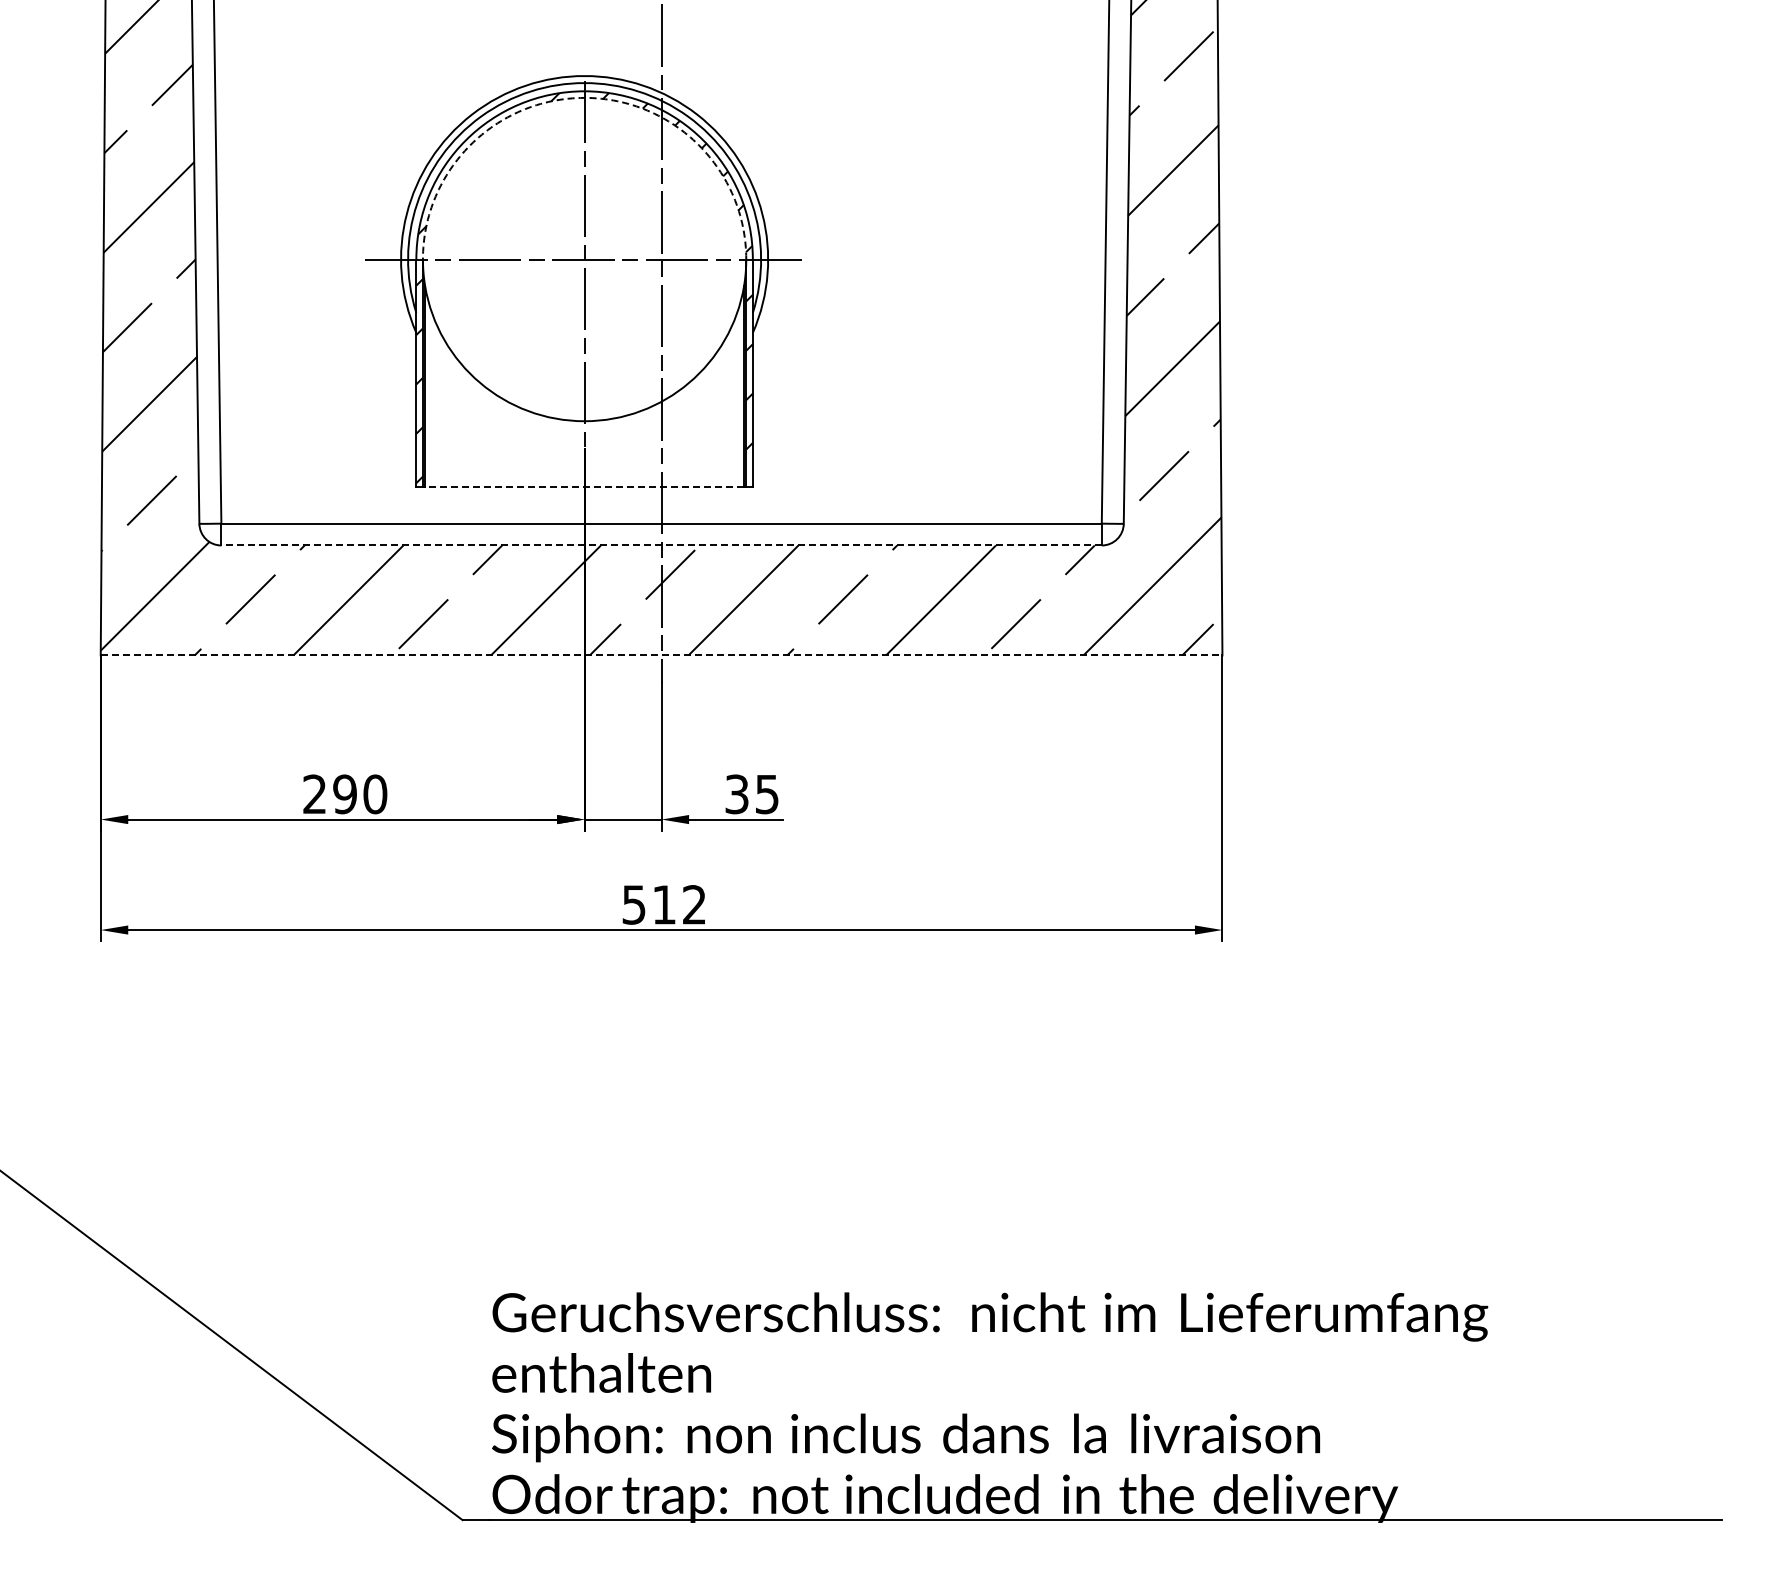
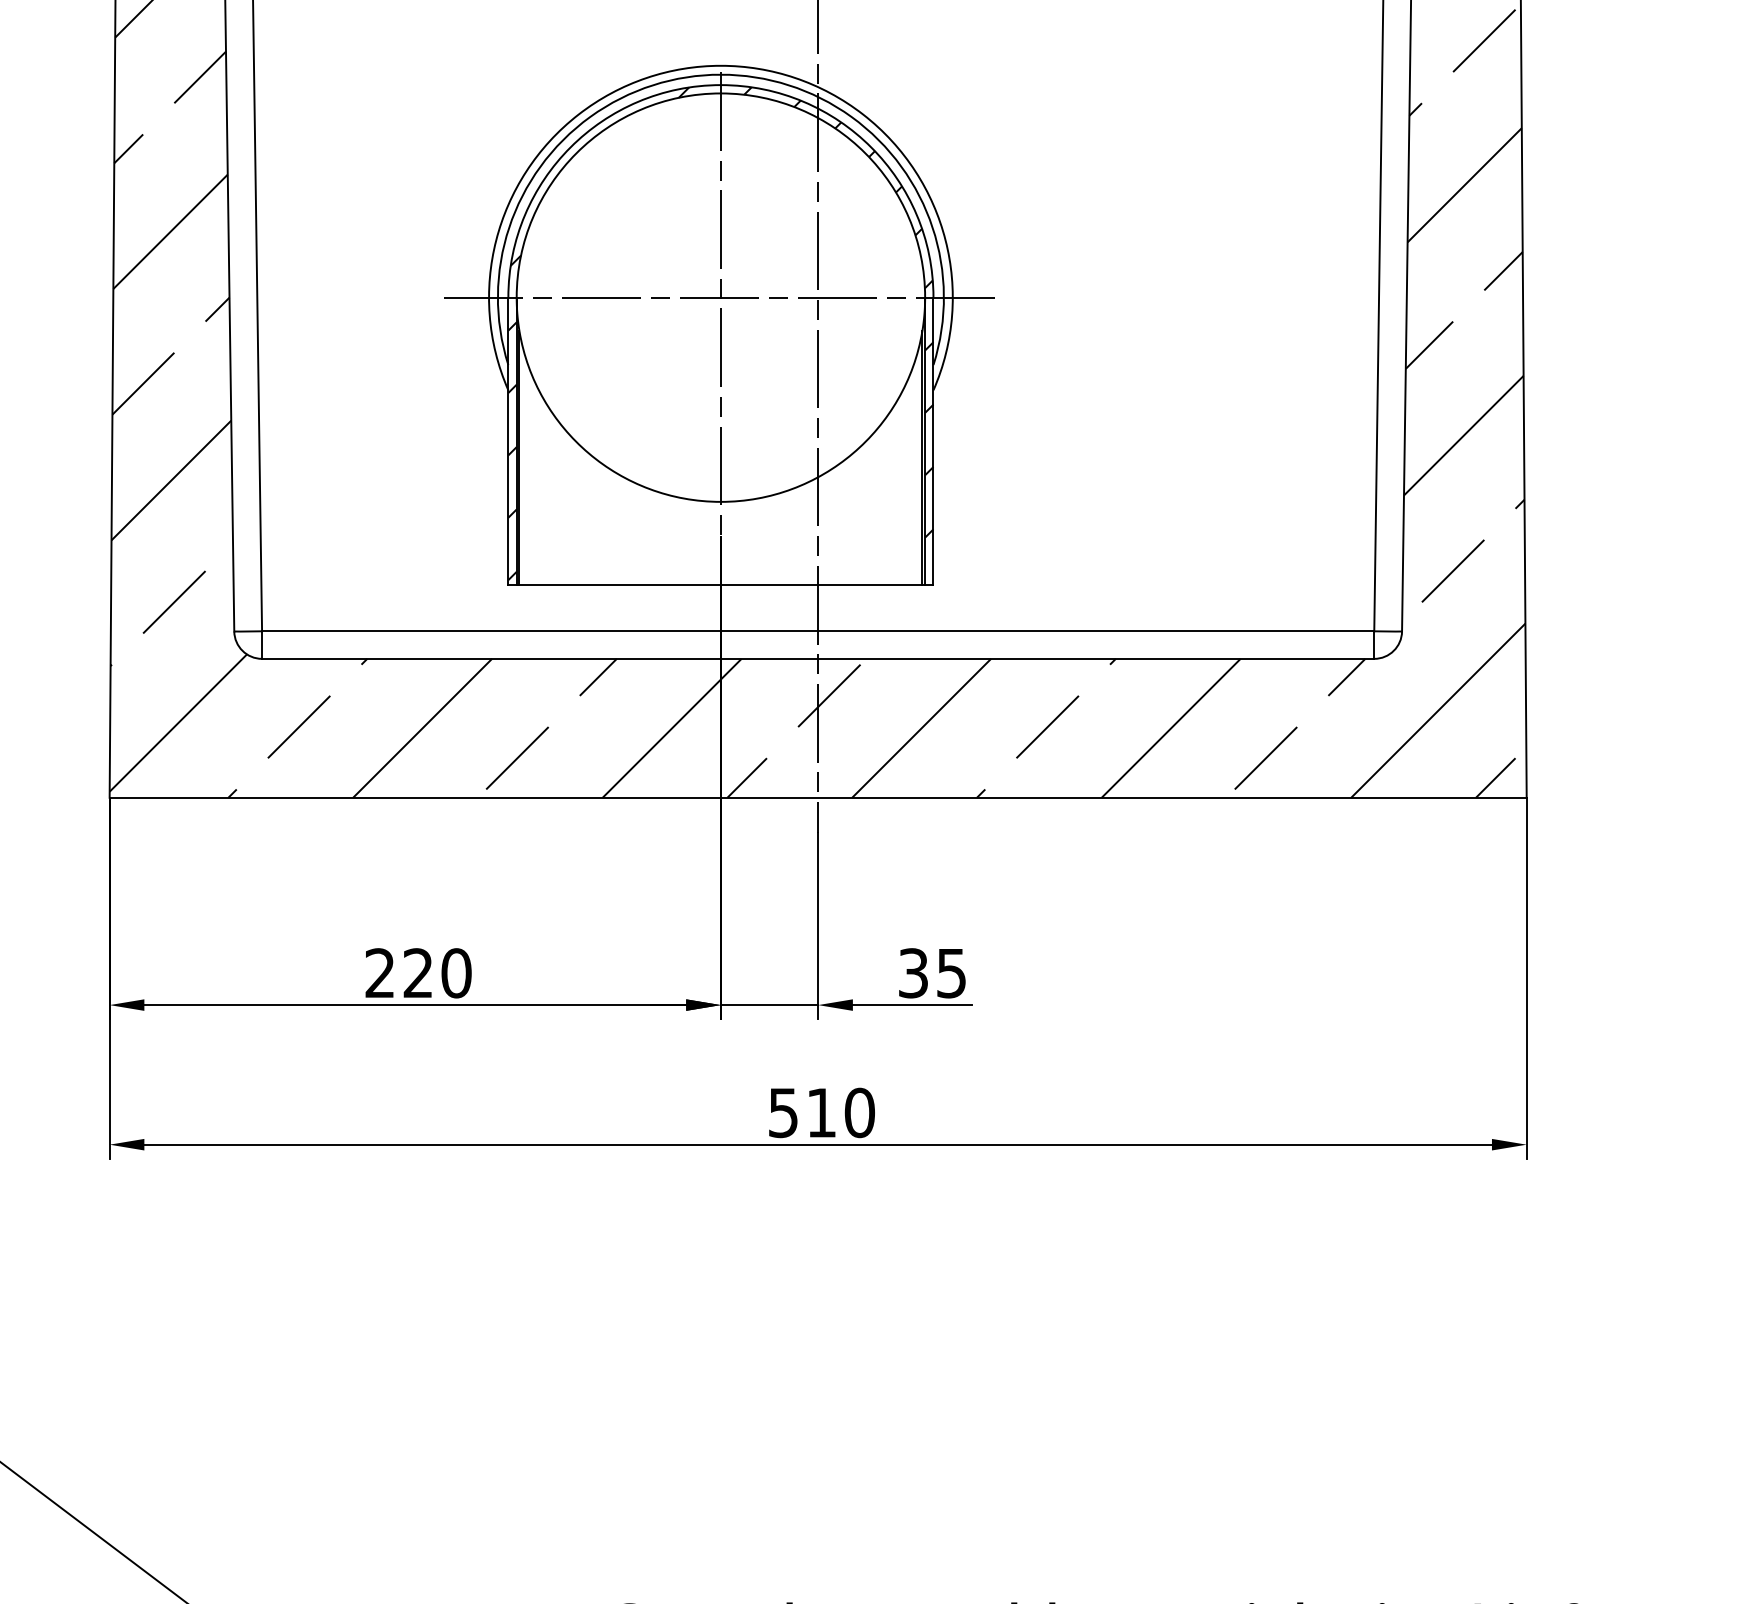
arc: (584, 97) -> (720, 92), dashed -> solid
line: (584, 487) -> (720, 585), dashed -> solid
line: (661, 545) -> (818, 658), dashed -> solid
line: (661, 655) -> (818, 797), dashed -> solid
text: (344, 794) -> (417, 973), 290 -> 220
text: (694, 904) -> (859, 1112), 512 -> 510

